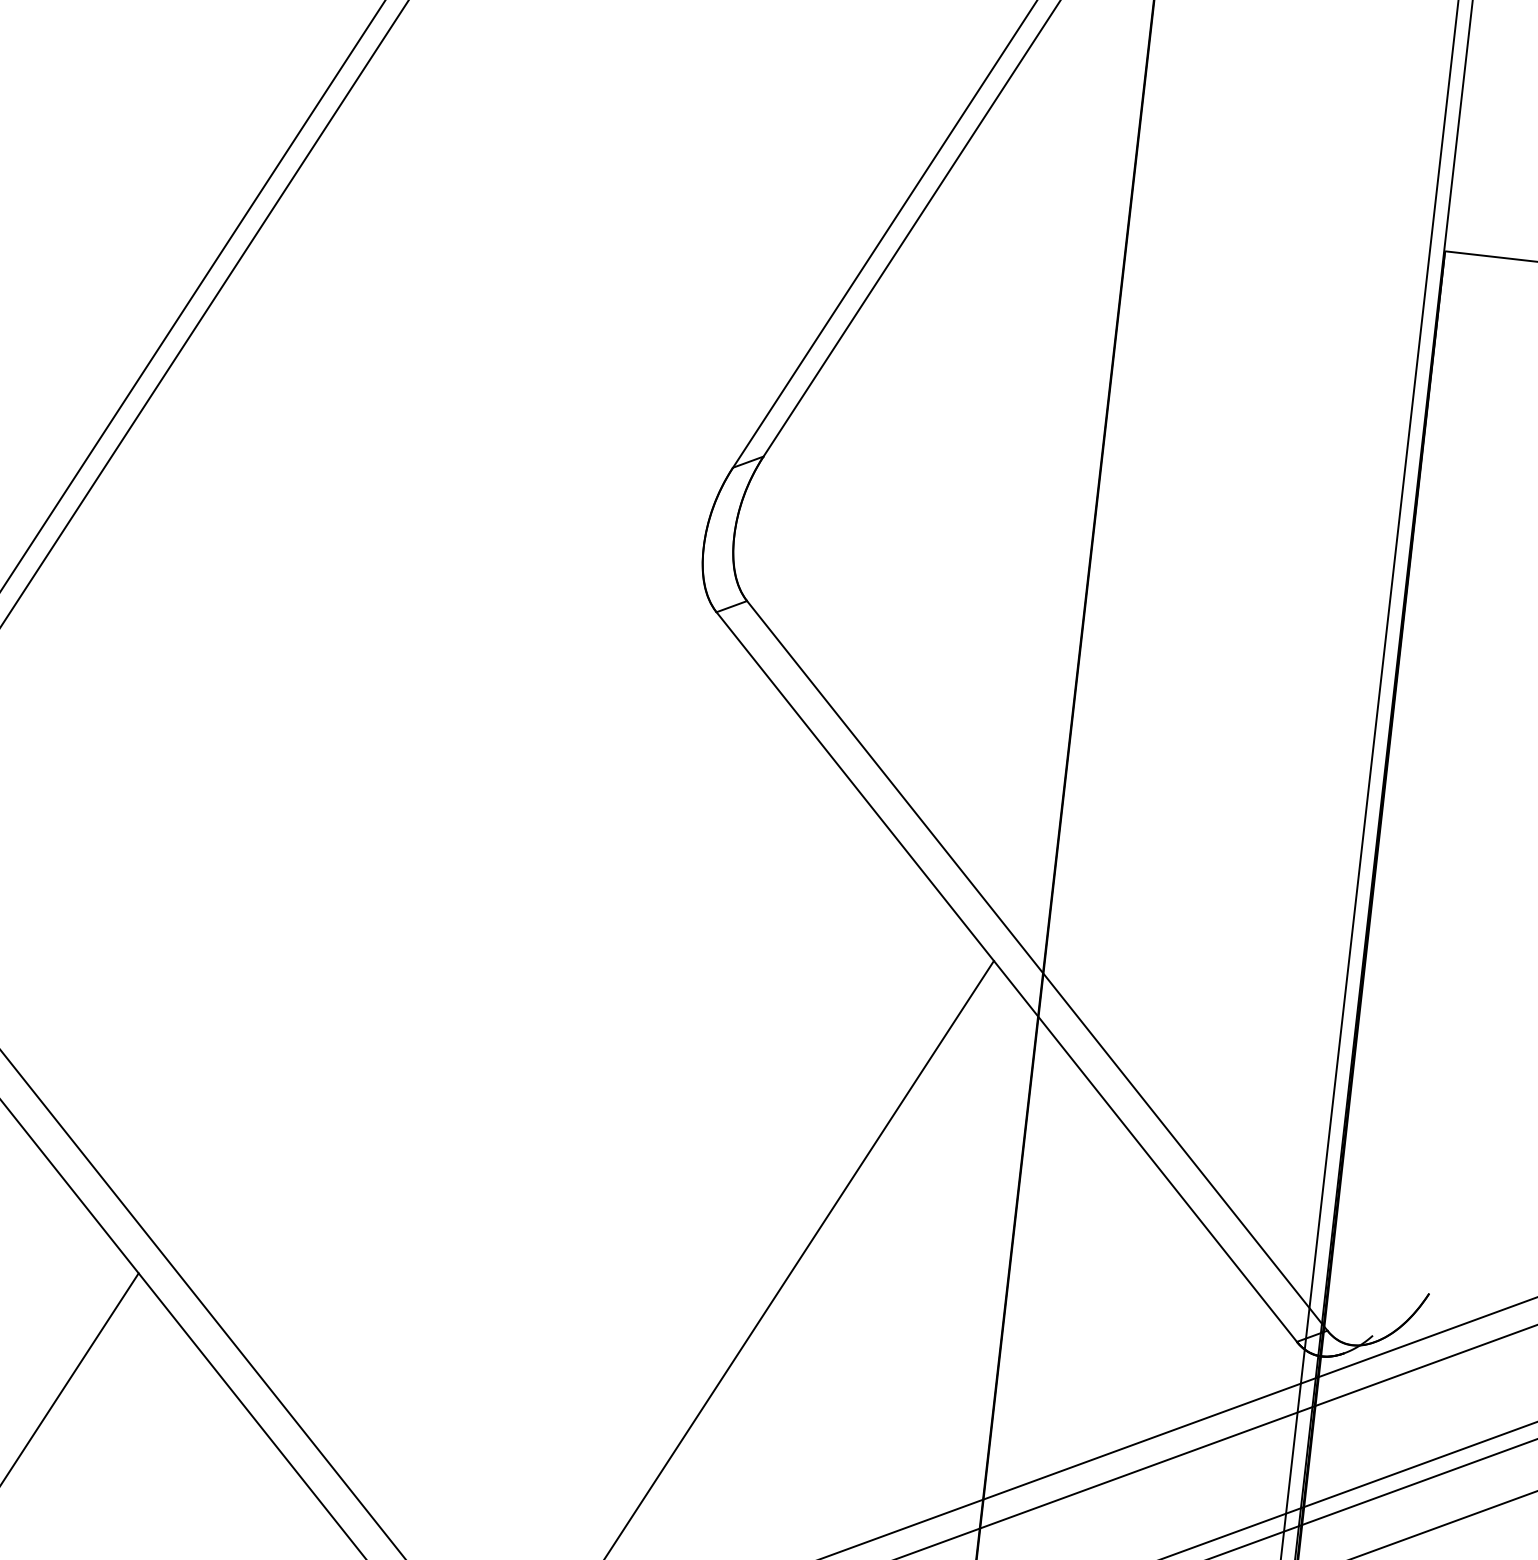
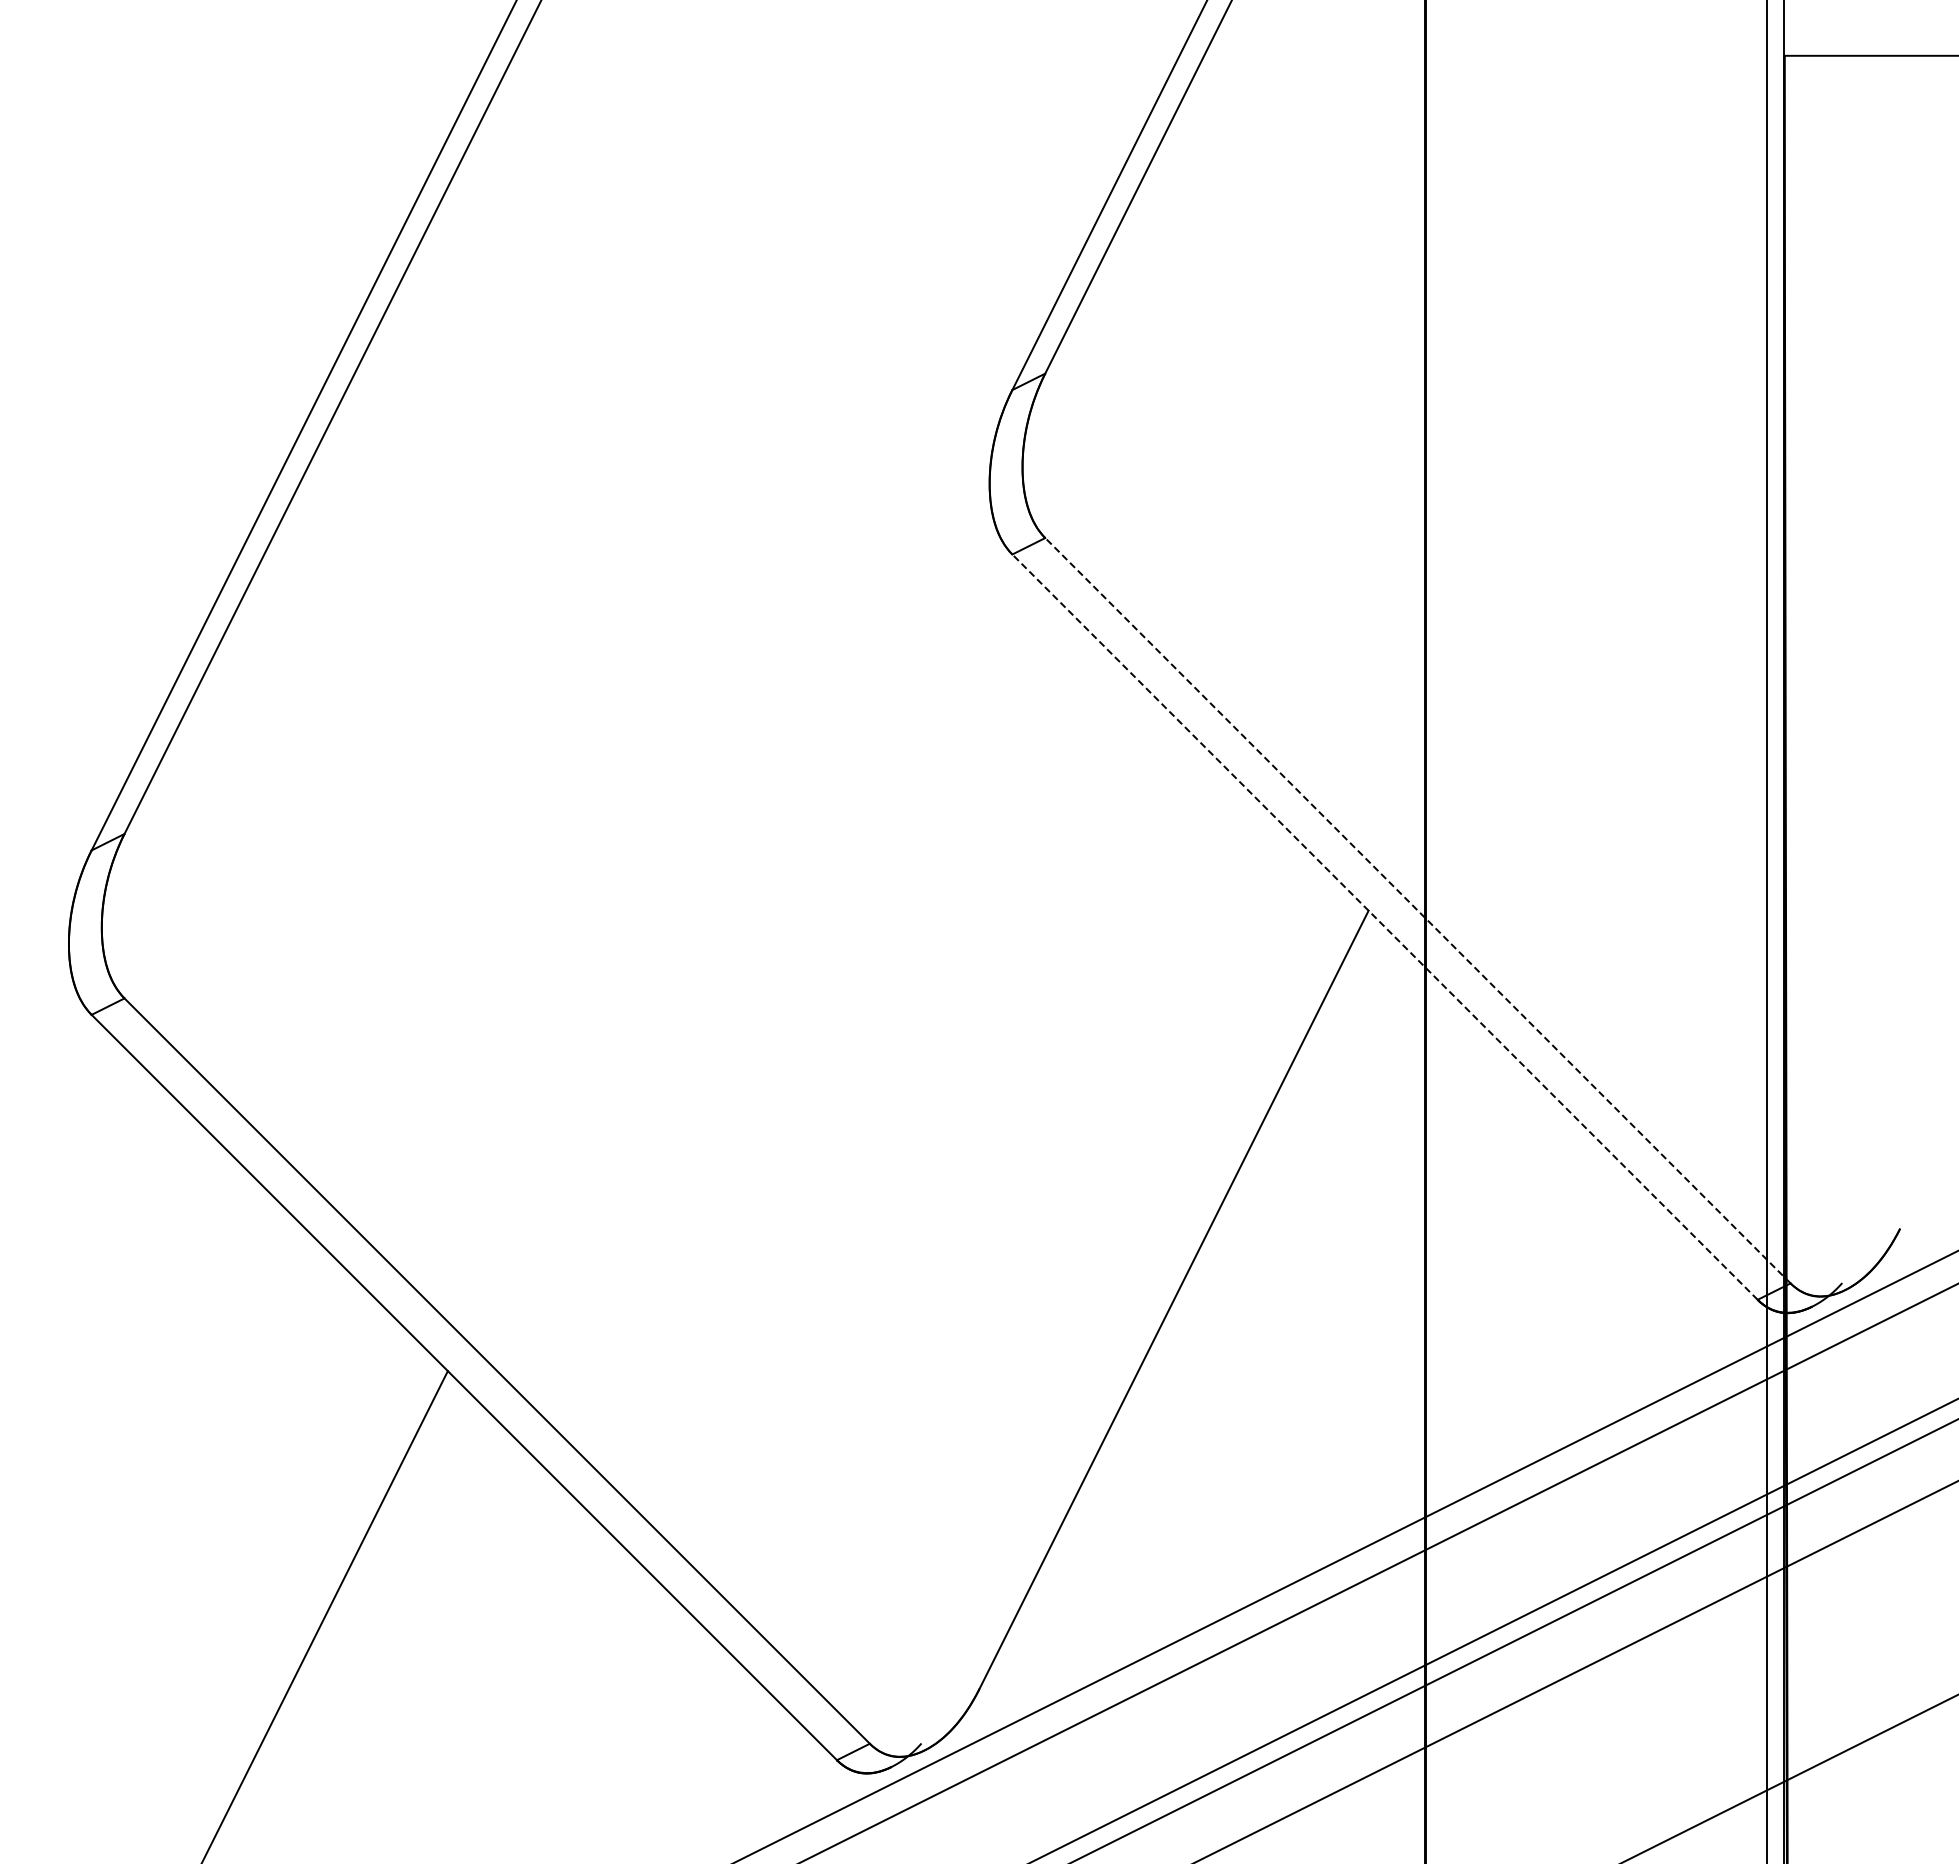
line: (1036, 965) -> (1417, 910), solid -> dashed
line: (1006, 976) -> (1384, 926), solid -> dashed

